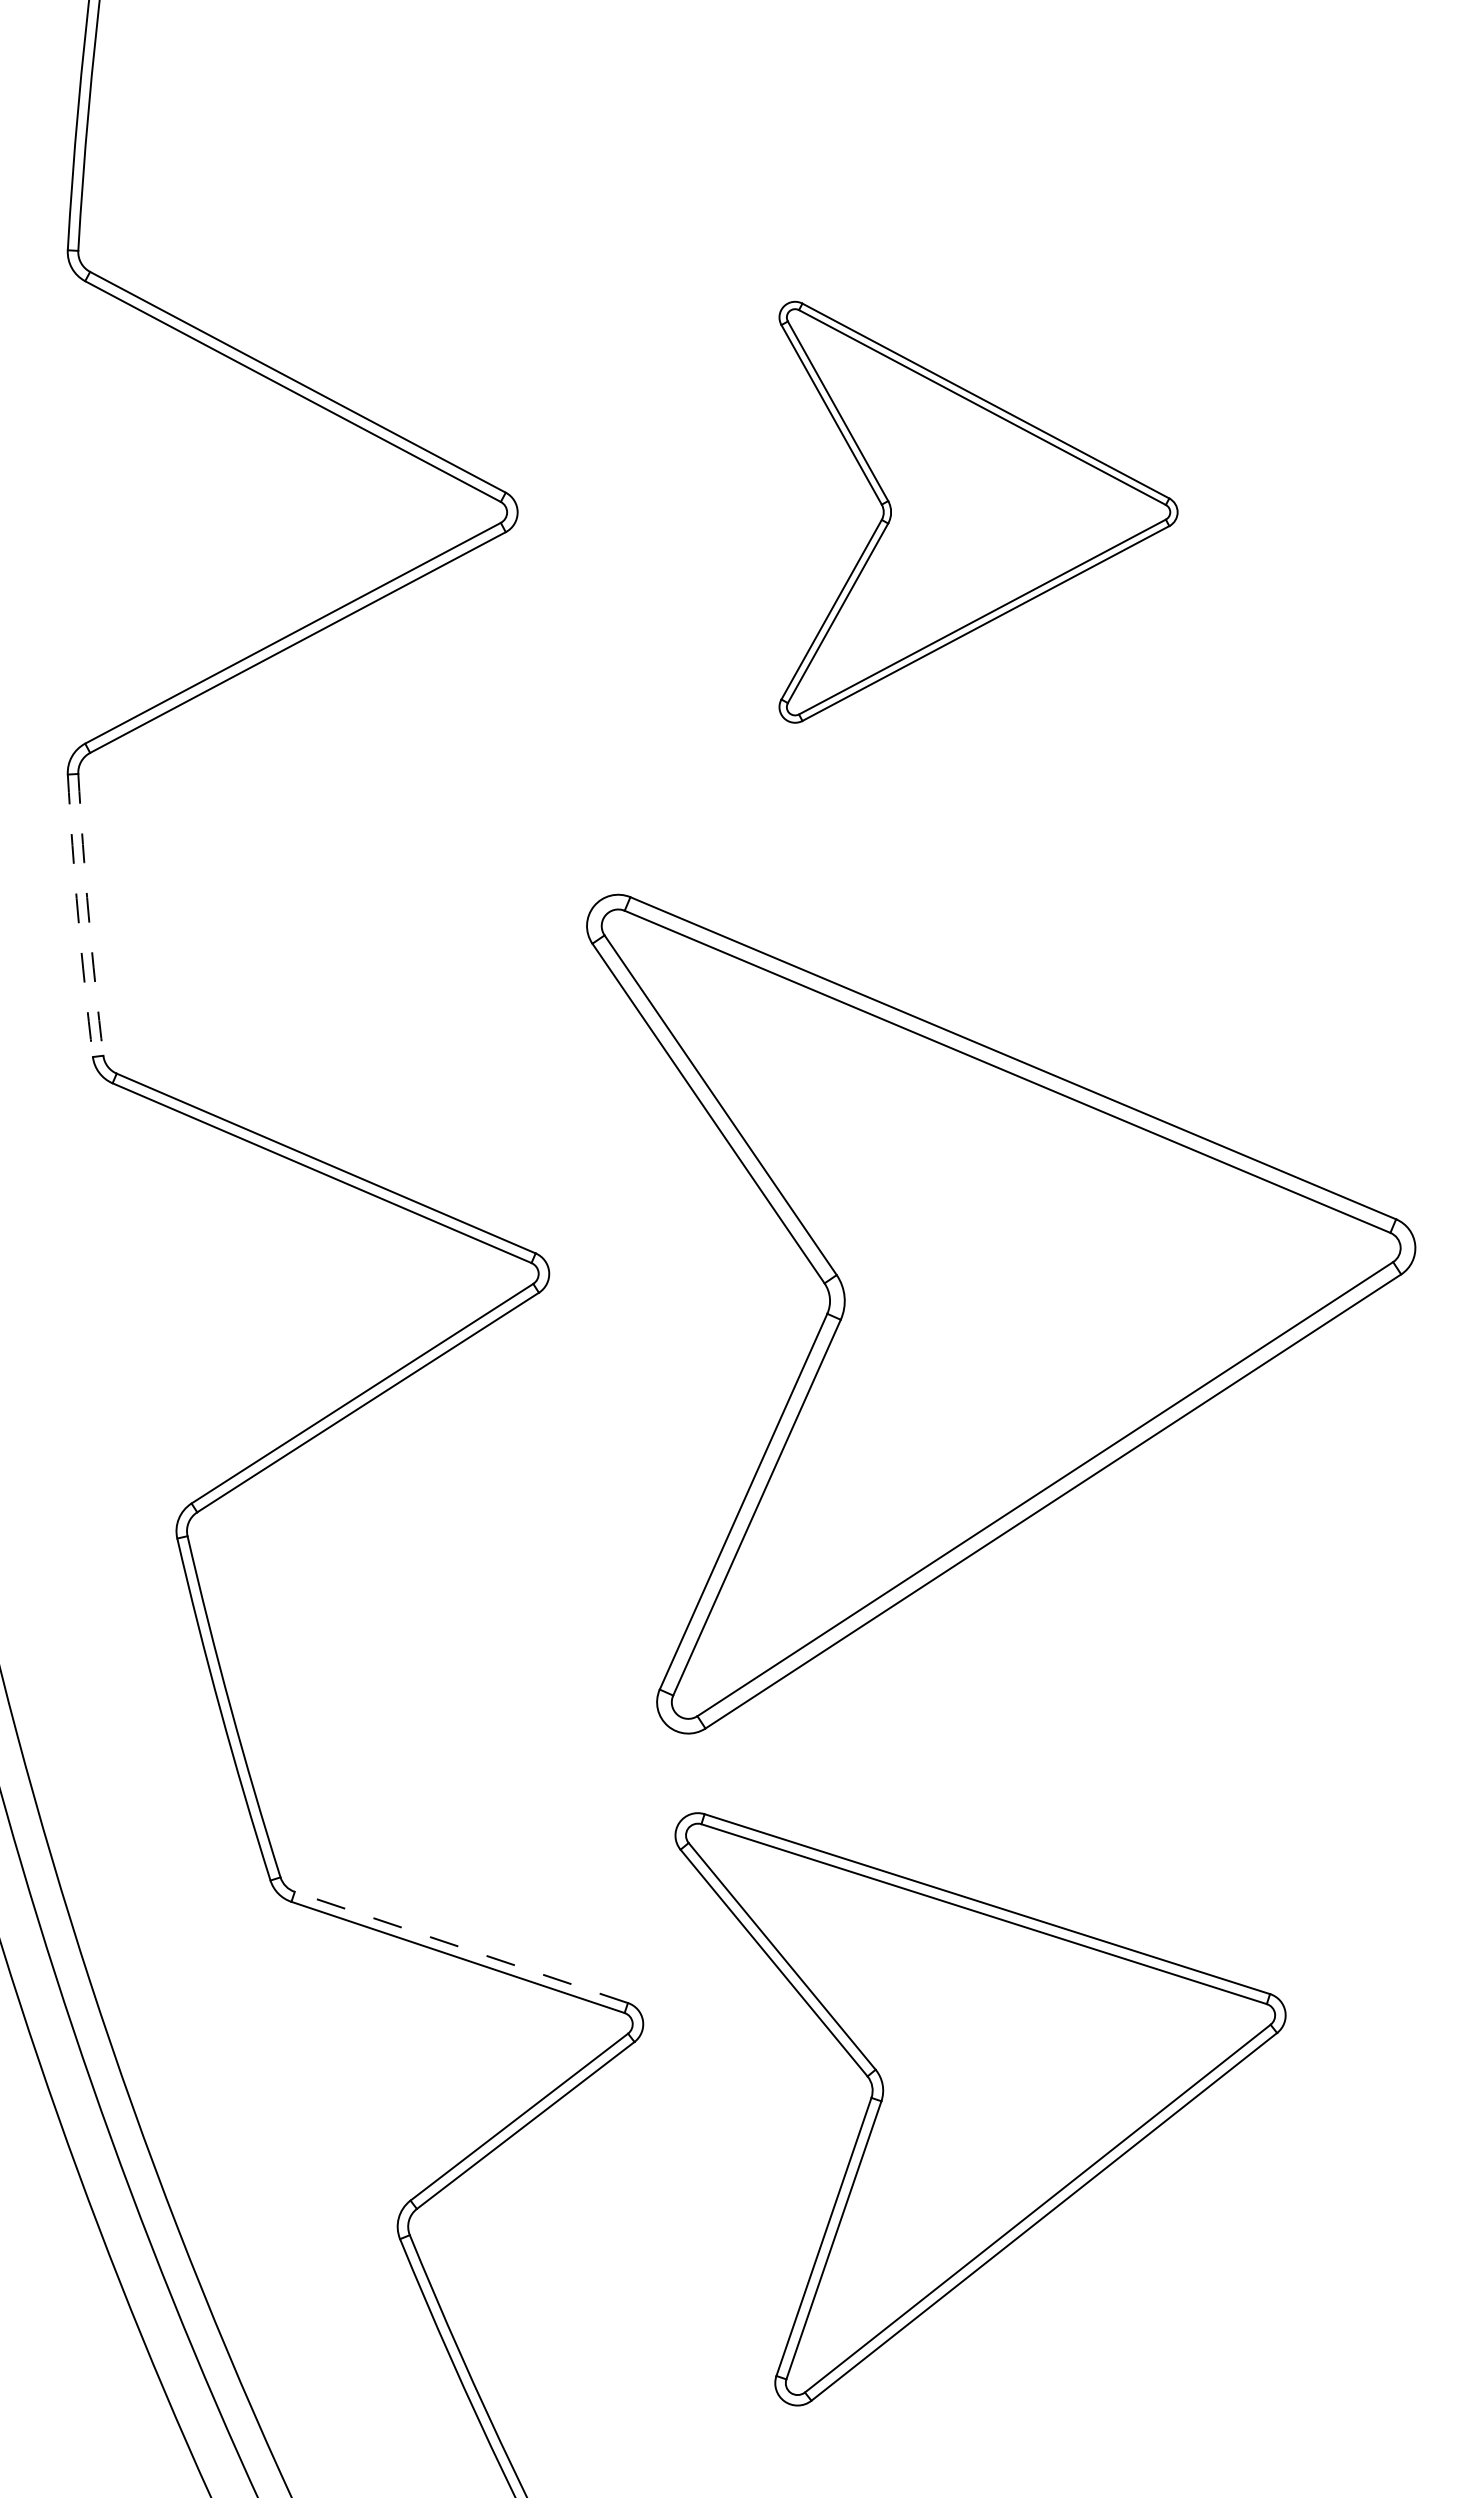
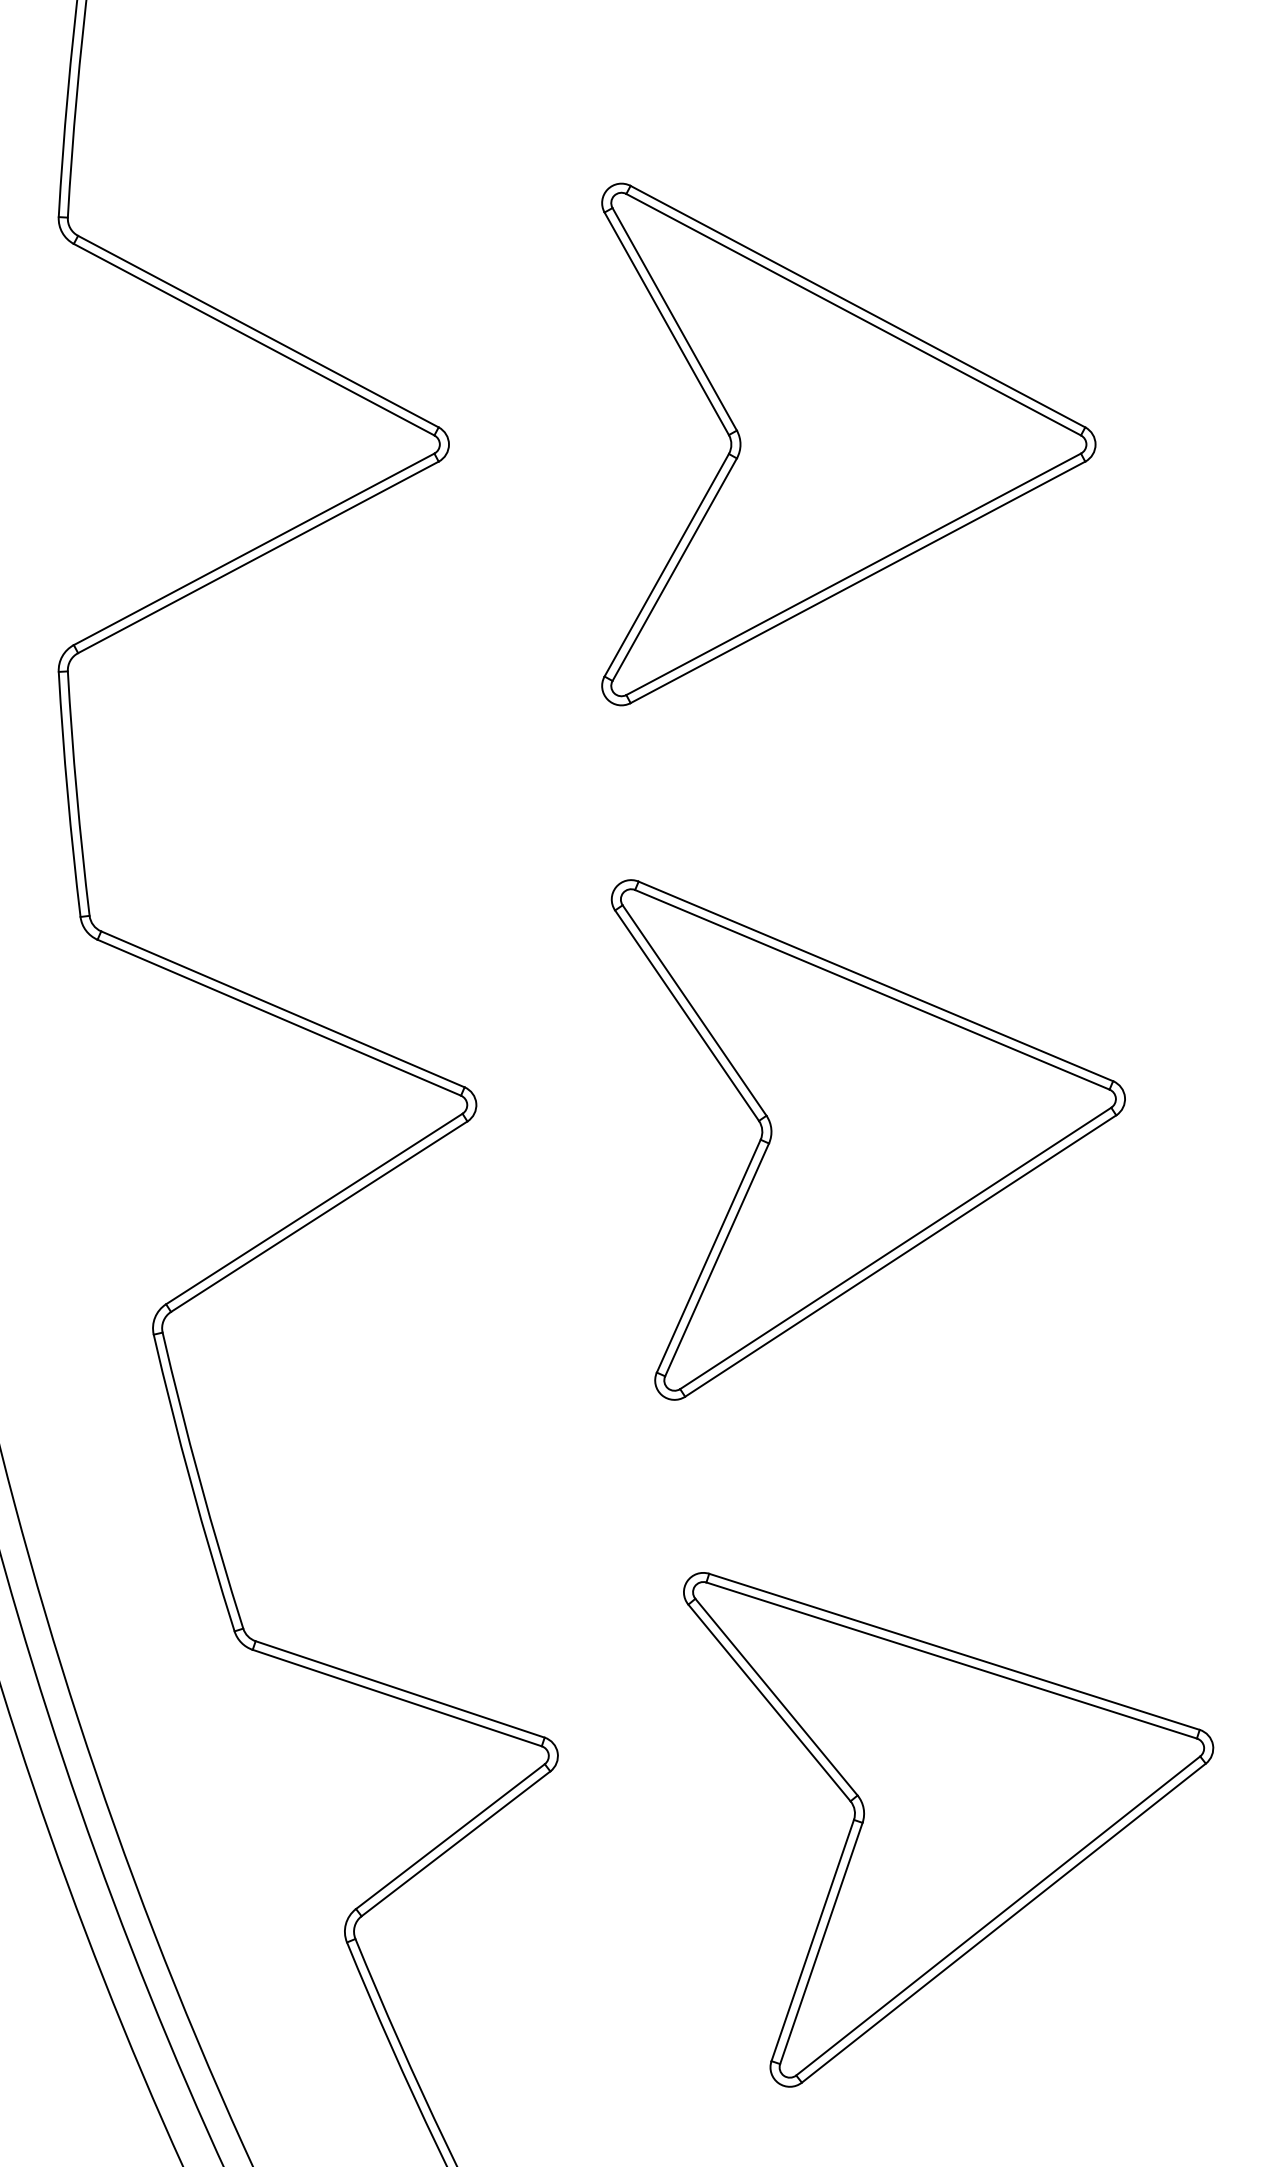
part: (978, 511) -> (848, 443), size x1.43
arc: (88, 915) -> (76, 794), dashed -> solid
arc: (78, 916) -> (68, 795), dashed -> solid
part: (1000, 1313) -> (867, 1139), size x0.71
line: (461, 1947) -> (400, 1689), dashed -> solid
part: (980, 2109) -> (948, 1829), moved

